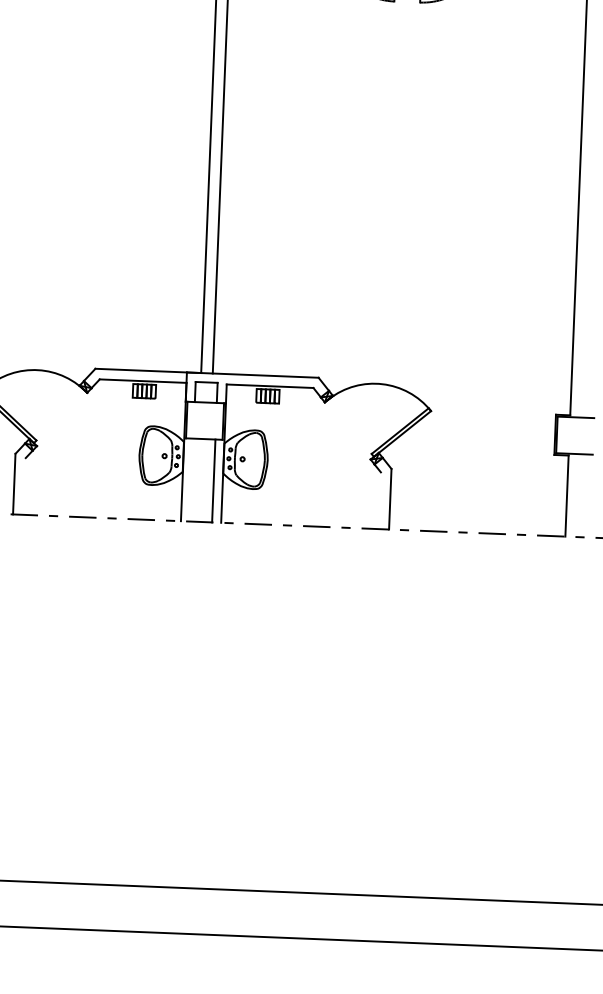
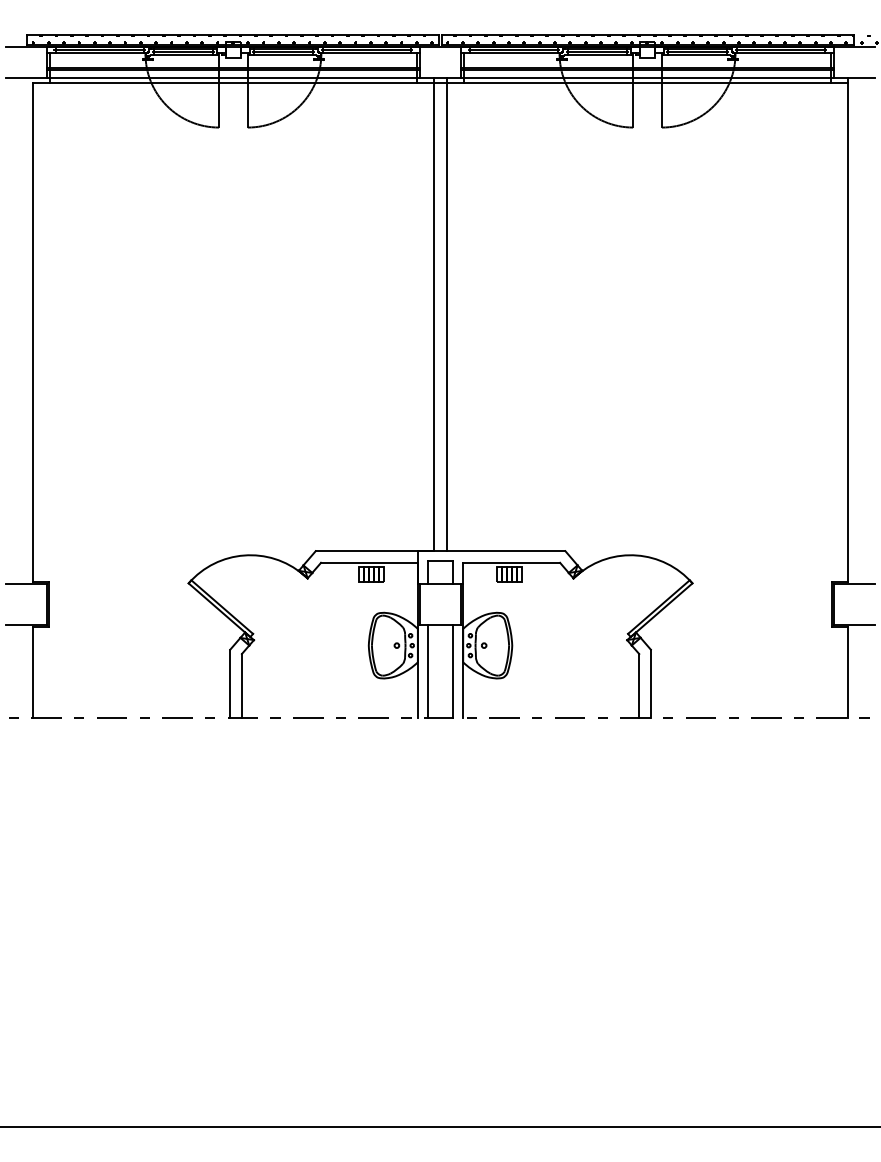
line: (191, 479) -> (428, 670), added
line: (24, 486) -> (241, 685), added
line: (380, 500) -> (639, 685), added

